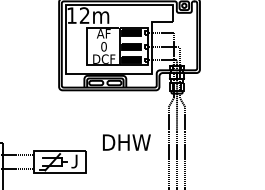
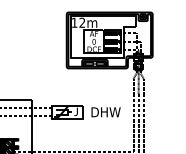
text: (125, 142) -> (105, 112), moved

